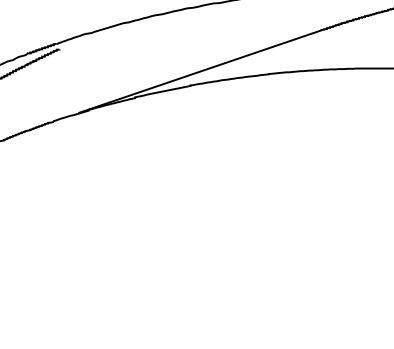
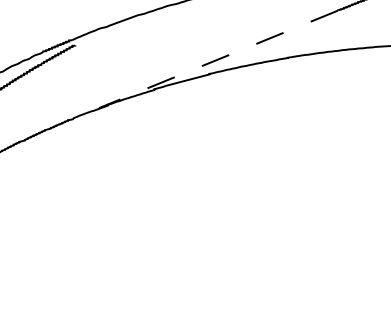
line: (200, 71) -> (218, 59), solid -> dashed

